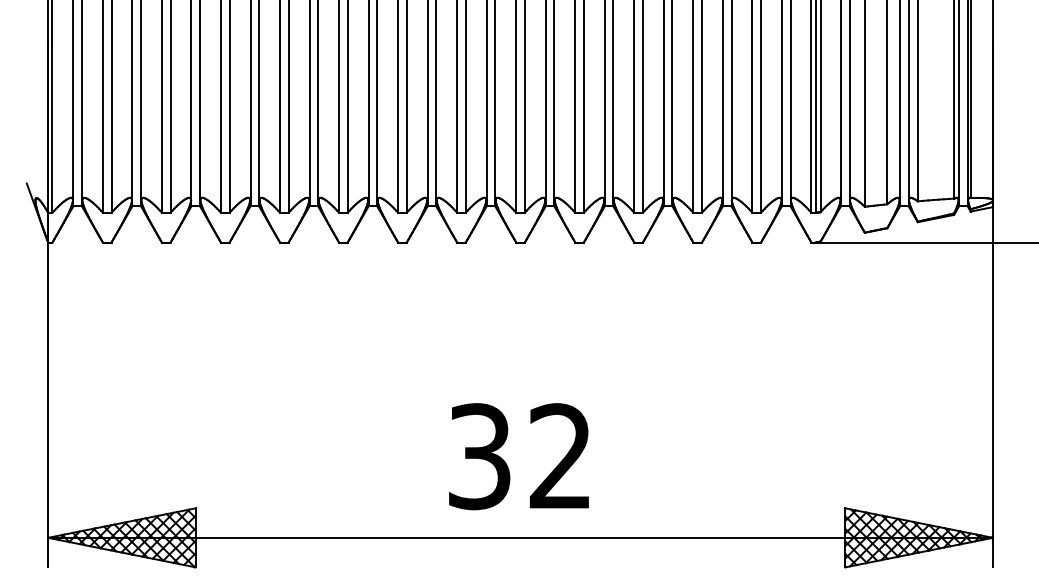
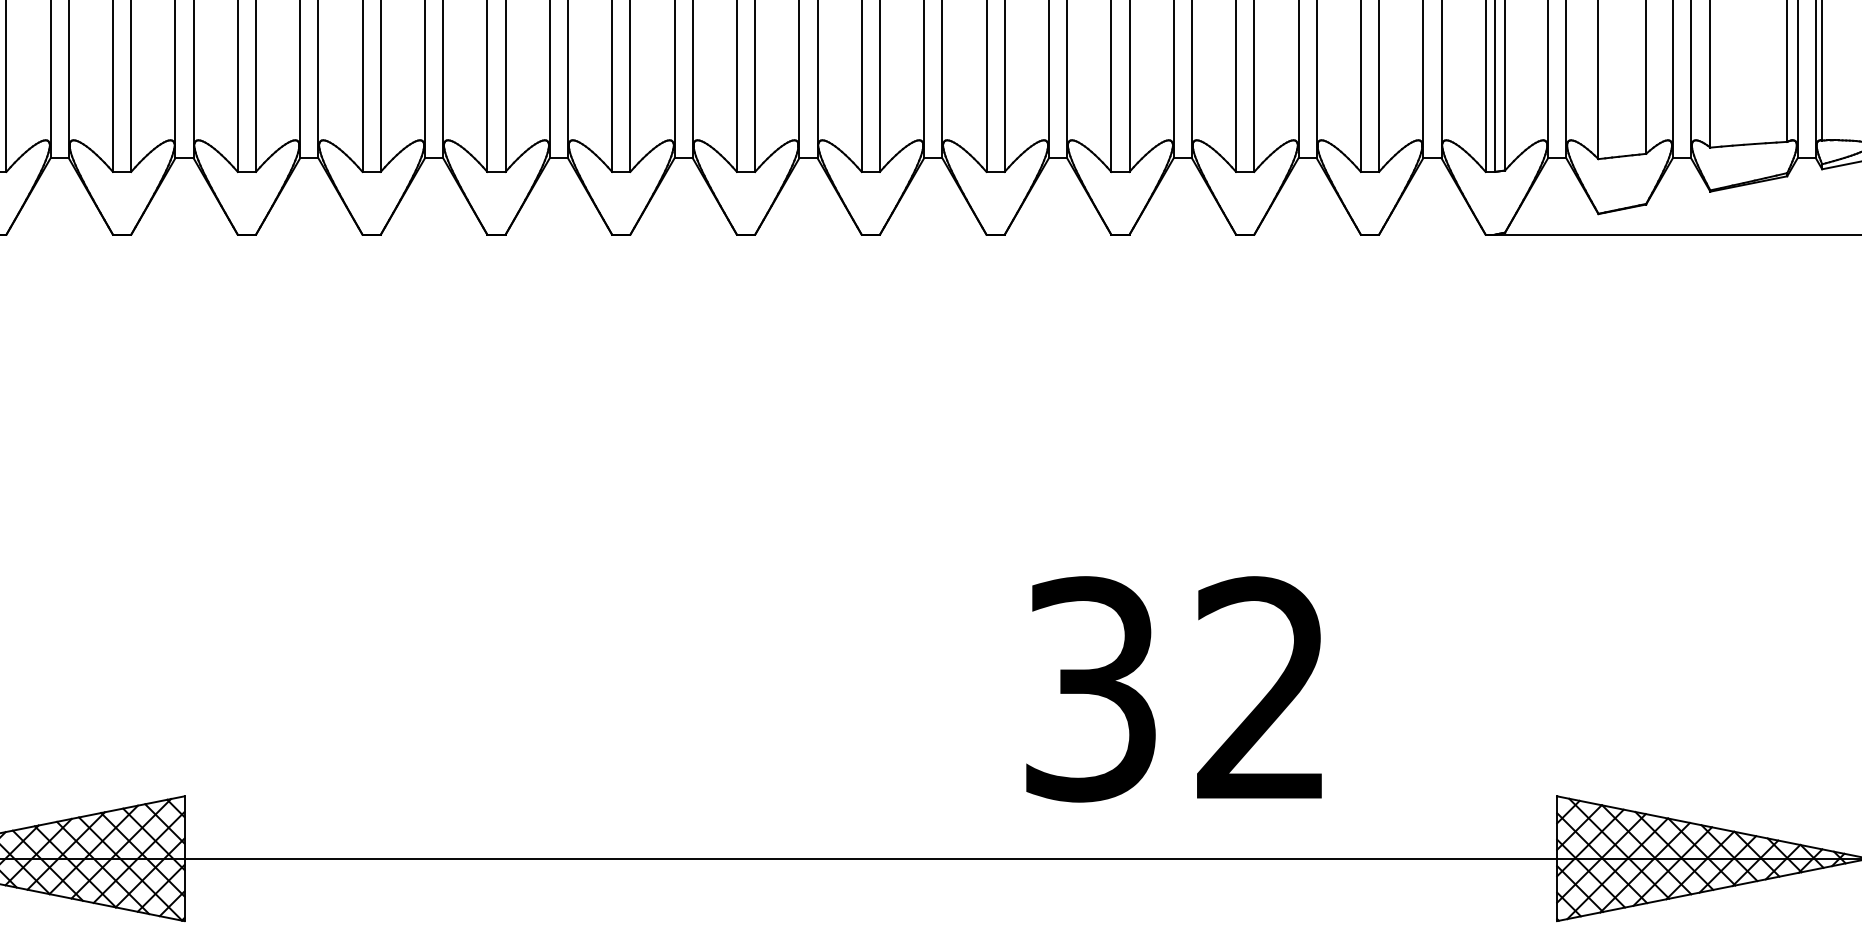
text: (518, 456) -> (1173, 688), moved

